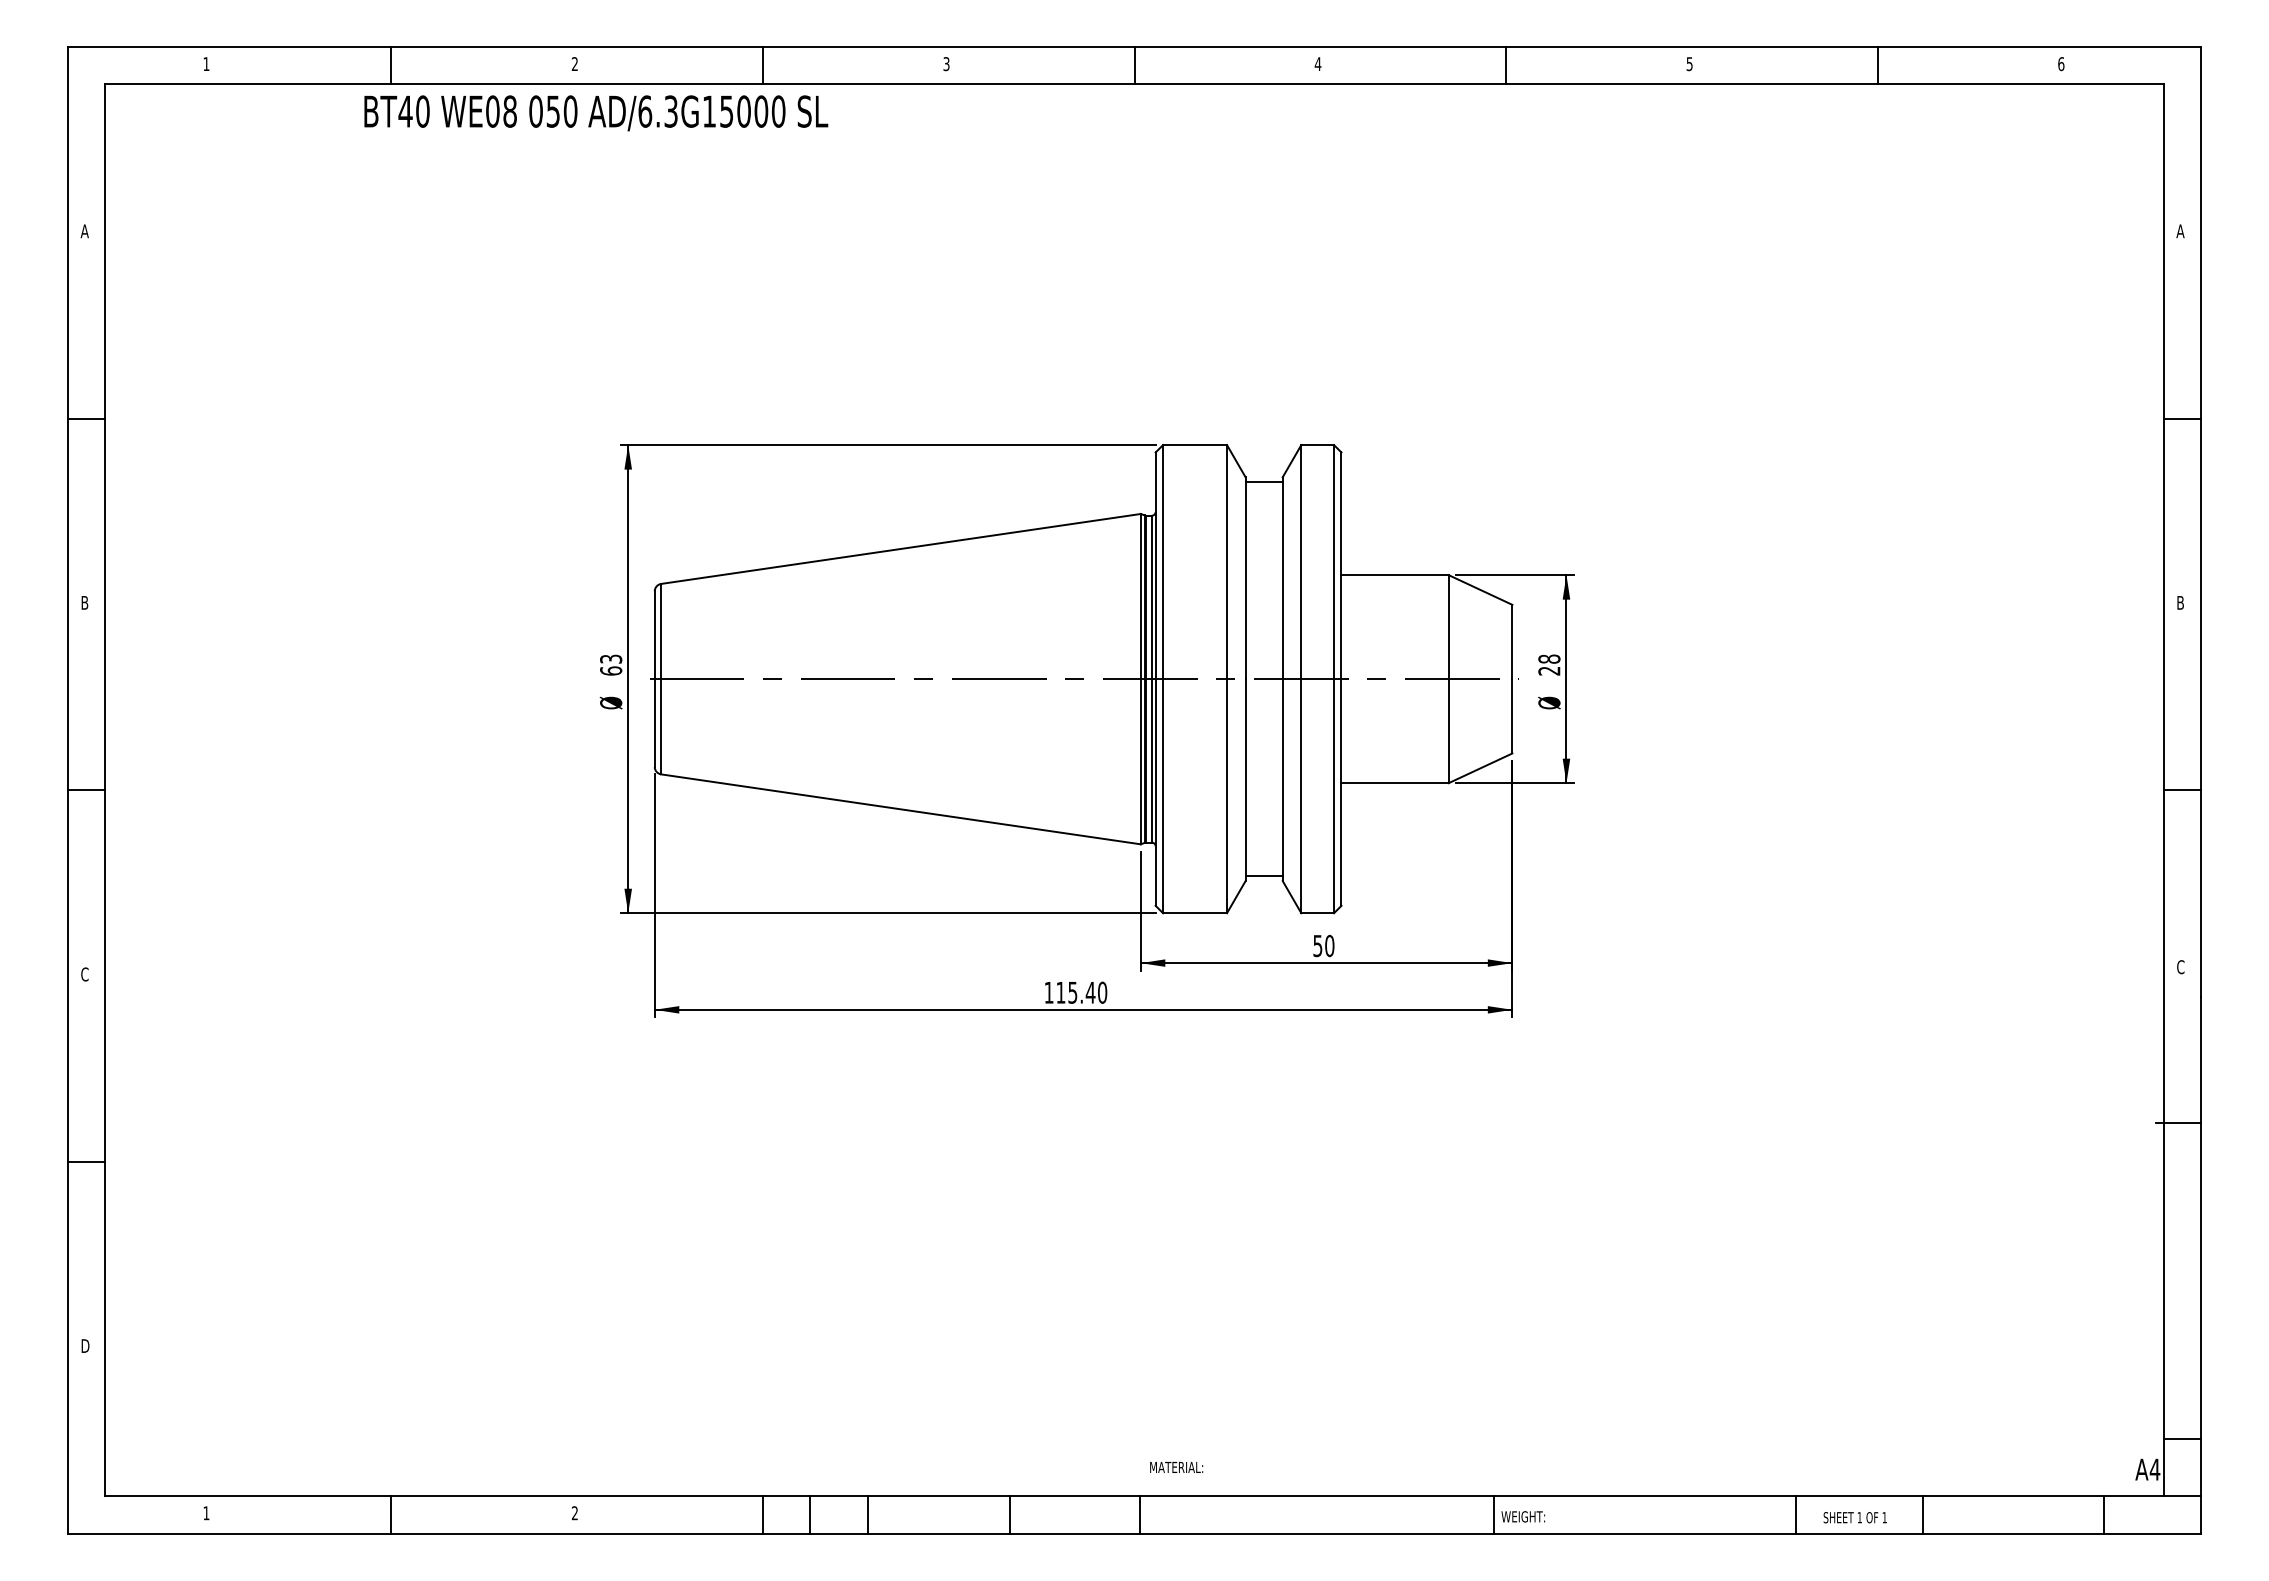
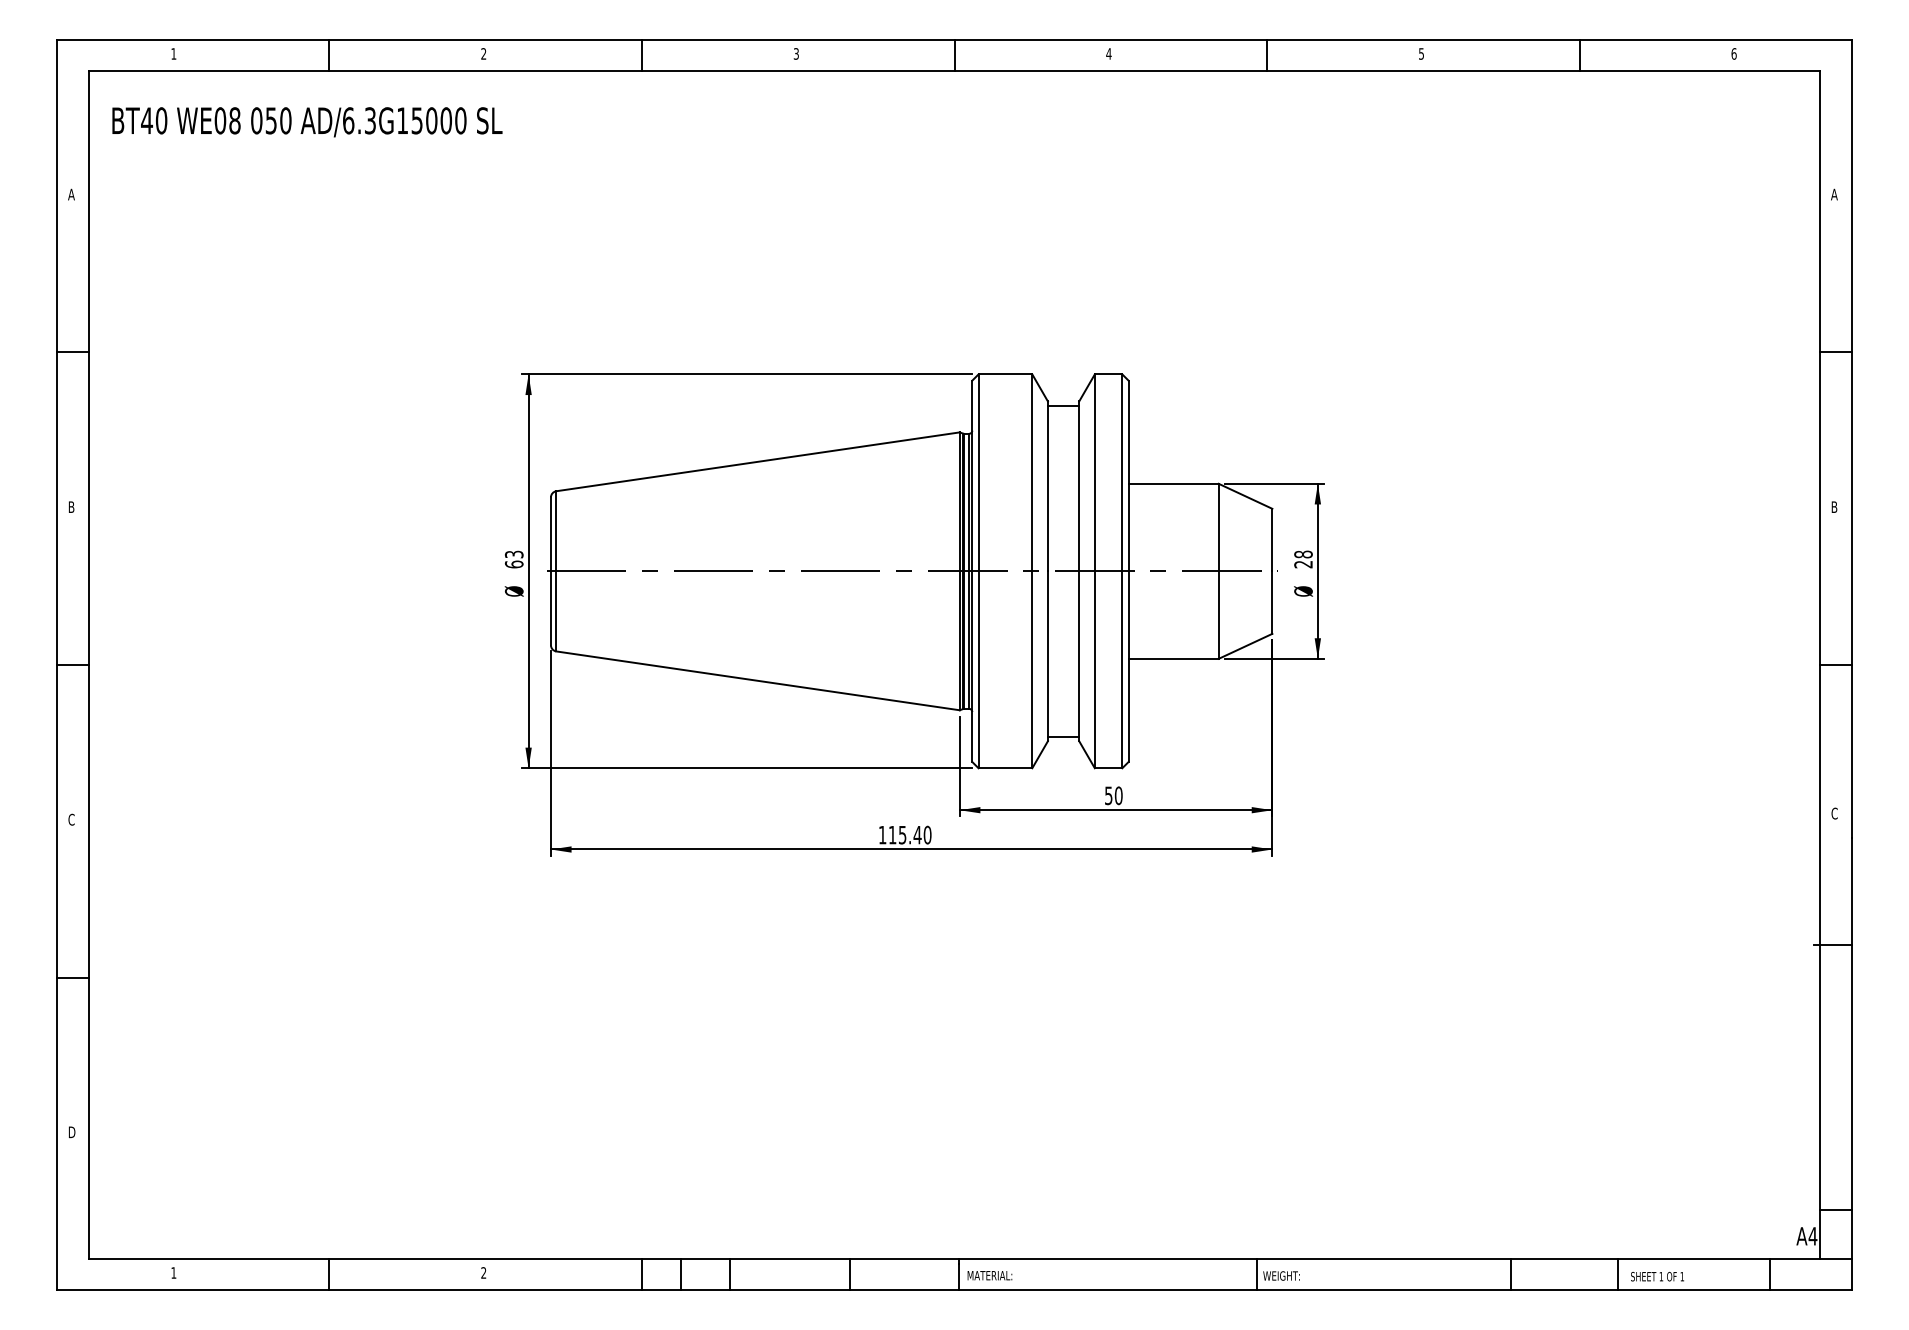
text: (596, 113) -> (307, 122), moved
text: (1176, 1467) -> (989, 1275), moved
text: (1854, 1517) -> (1656, 1276), moved

